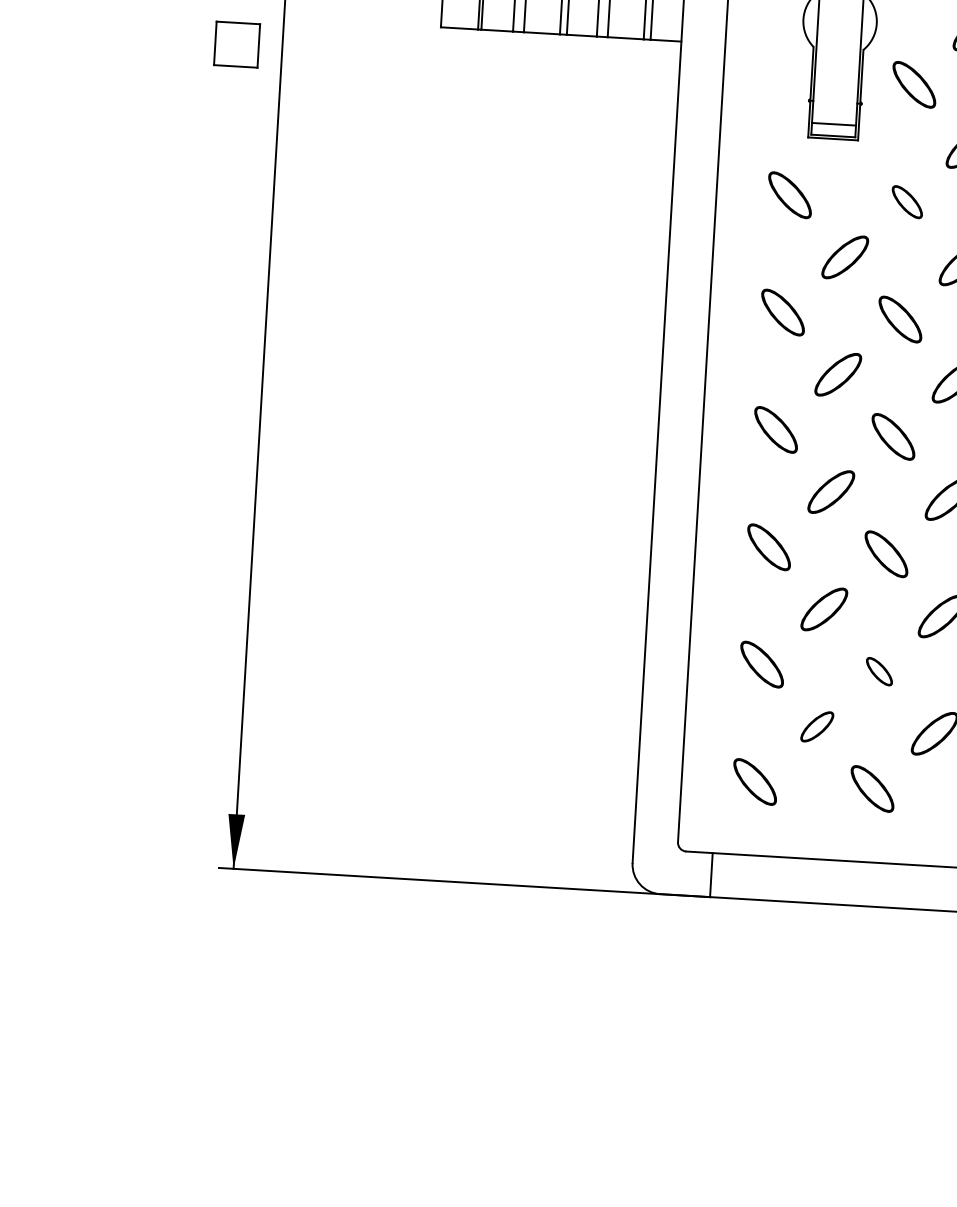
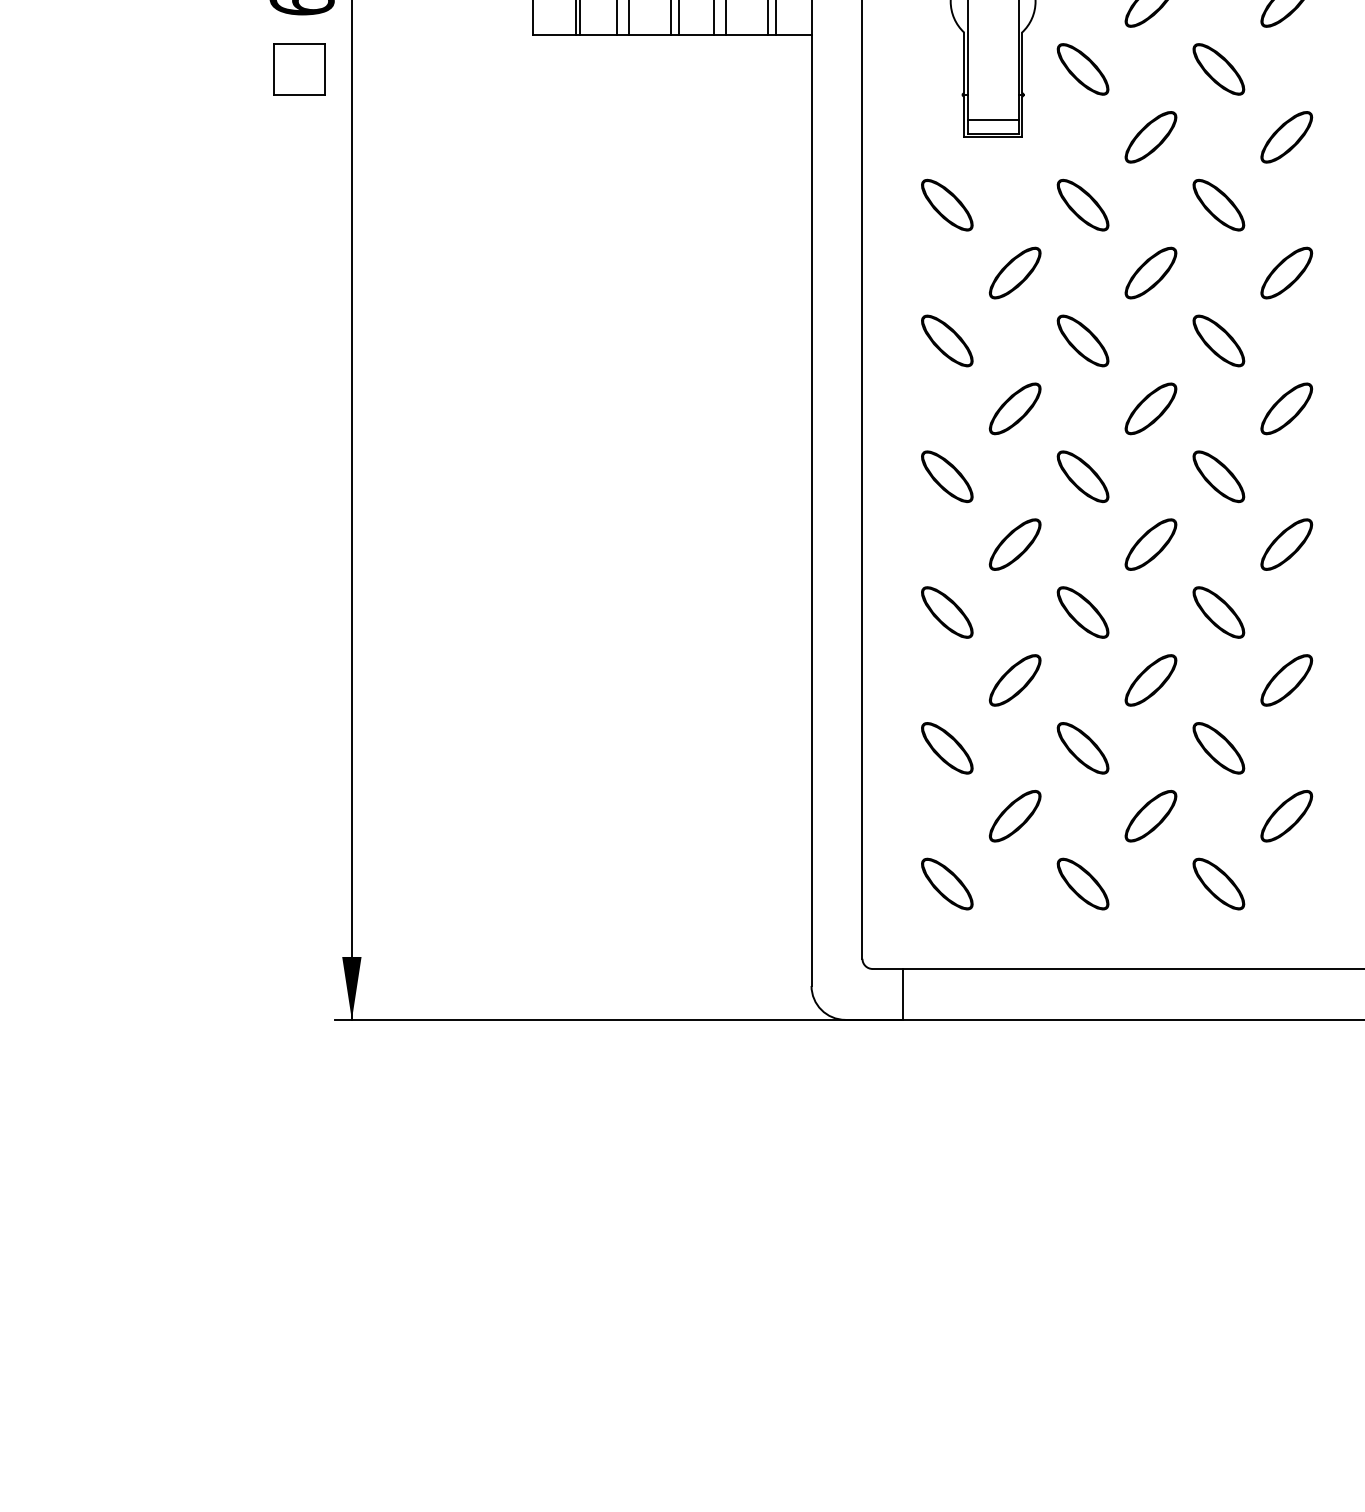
part: (906, 201) -> (1082, 204), size x1.43
part: (878, 671) -> (1082, 748), size x1.67
part: (816, 727) -> (1014, 816), size x1.43

